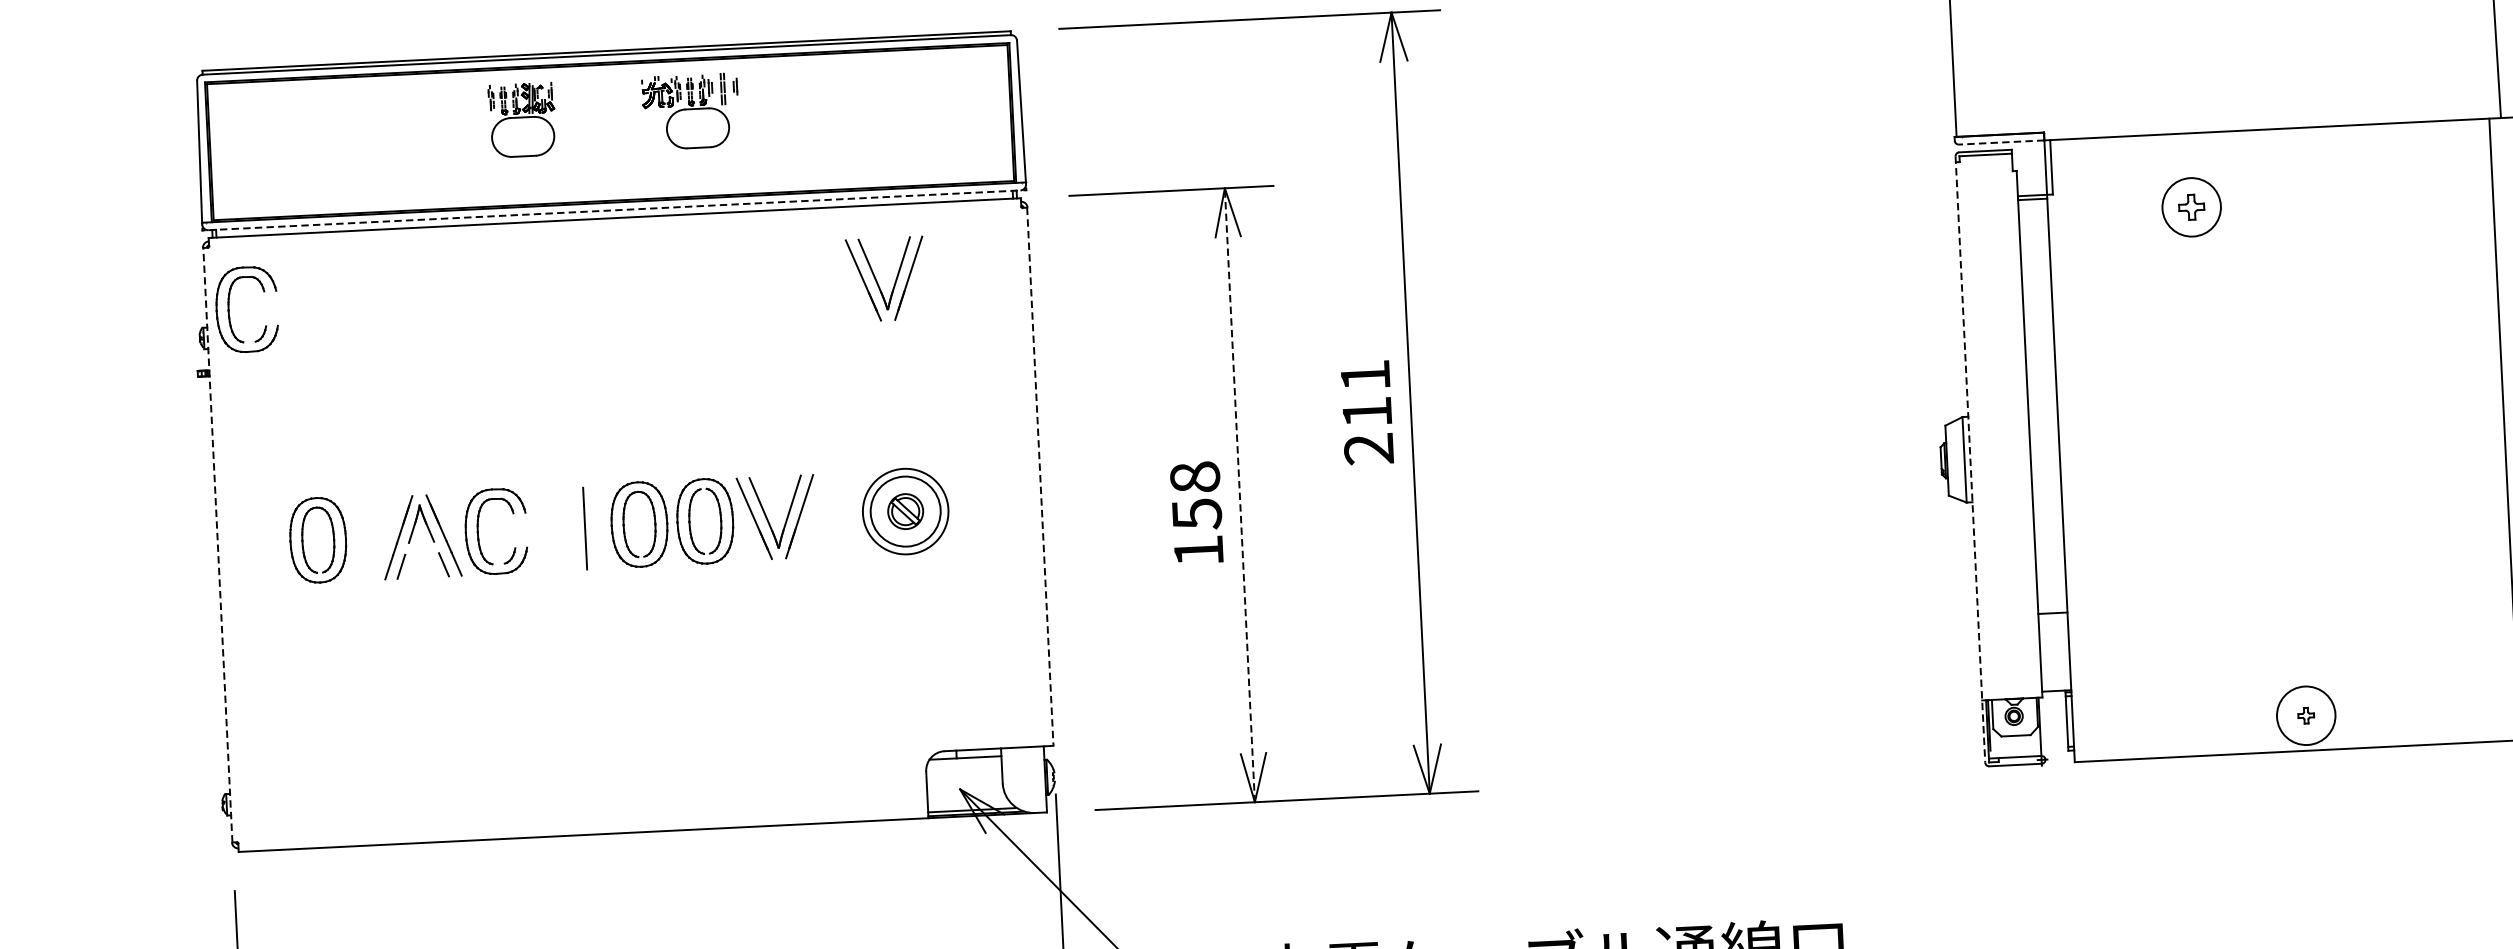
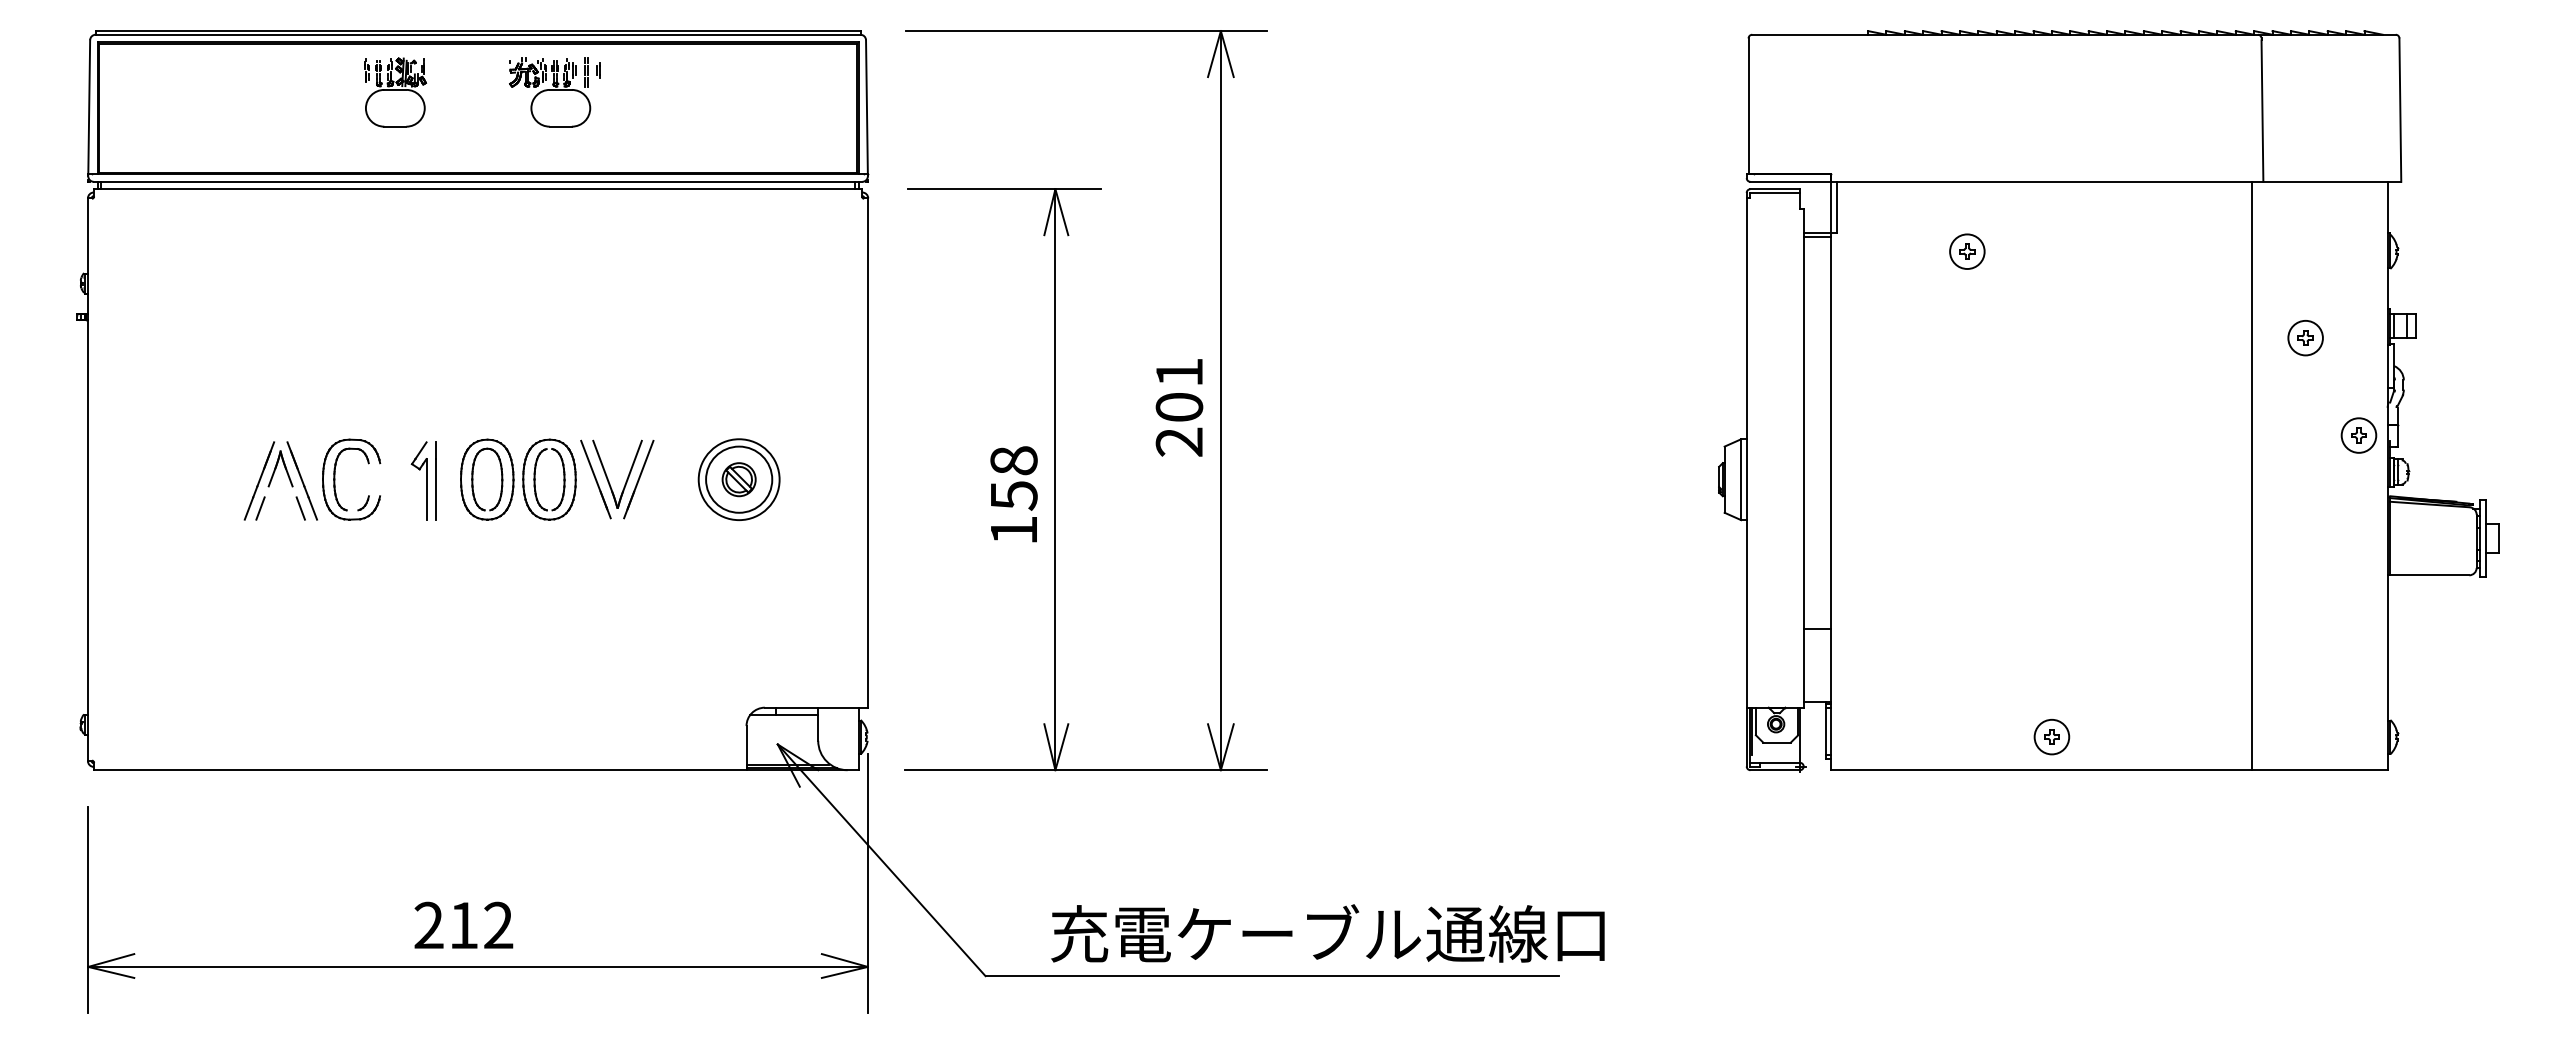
line: (2001, 142) -> (1790, 181), dashed -> solid
part: (2191, 206) -> (1967, 251), size x0.62
line: (614, 209) -> (478, 181), dashed -> solid
part: (879, 283) -> (724, 263), removed
part: (229, 310) -> (110, 258), removed
text: (1367, 412) -> (1179, 407), 211 -> 201
line: (1970, 459) -> (1746, 479), dashed -> solid
line: (1039, 477) -> (867, 453), dashed -> solid
line: (1239, 495) -> (1055, 479), dashed -> solid
part: (575, 528) -> (426, 480), added
part: (318, 540) -> (183, 479), removed
line: (218, 545) -> (88, 479), dashed -> solid
circle: (2305, 715) -> (2051, 736), size x0.62

